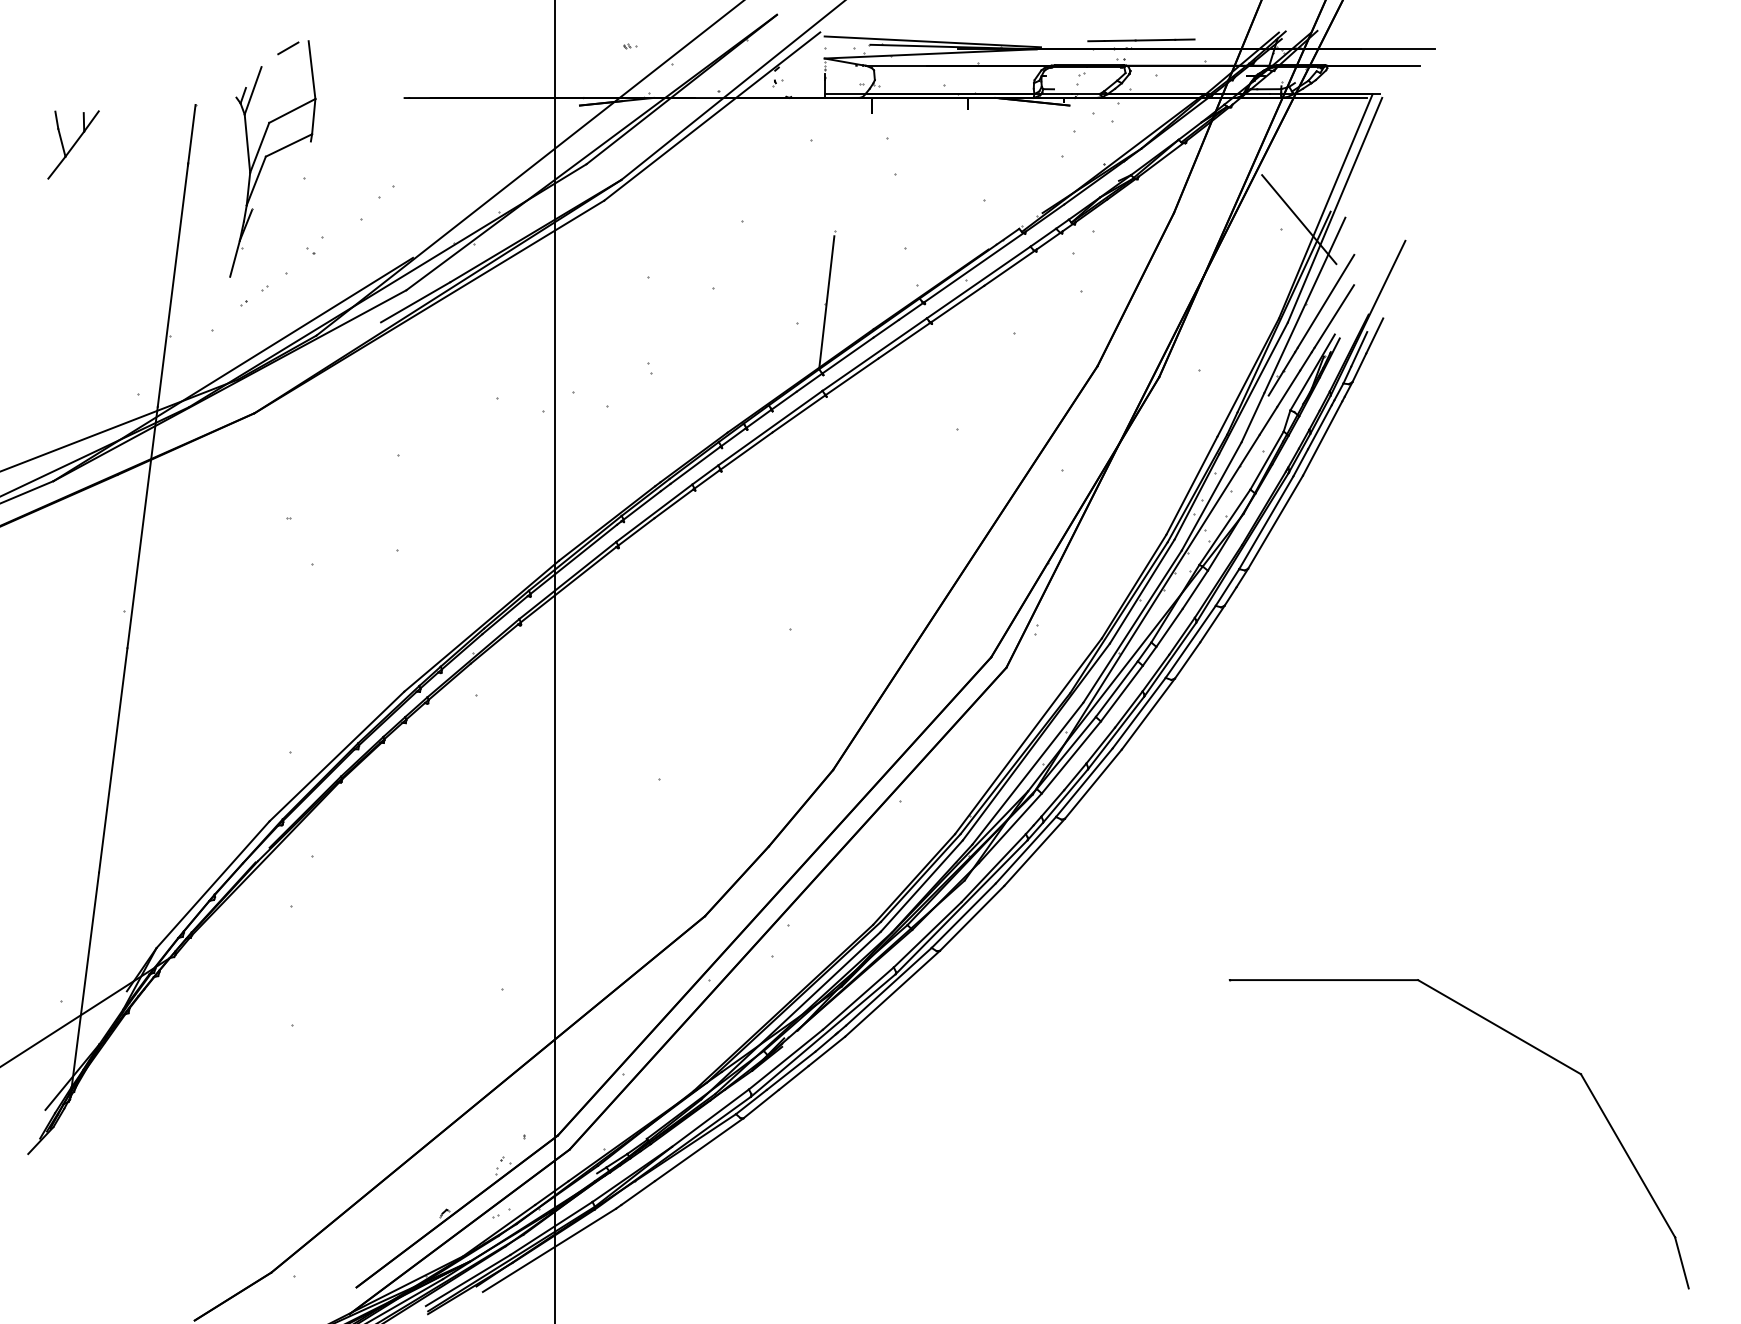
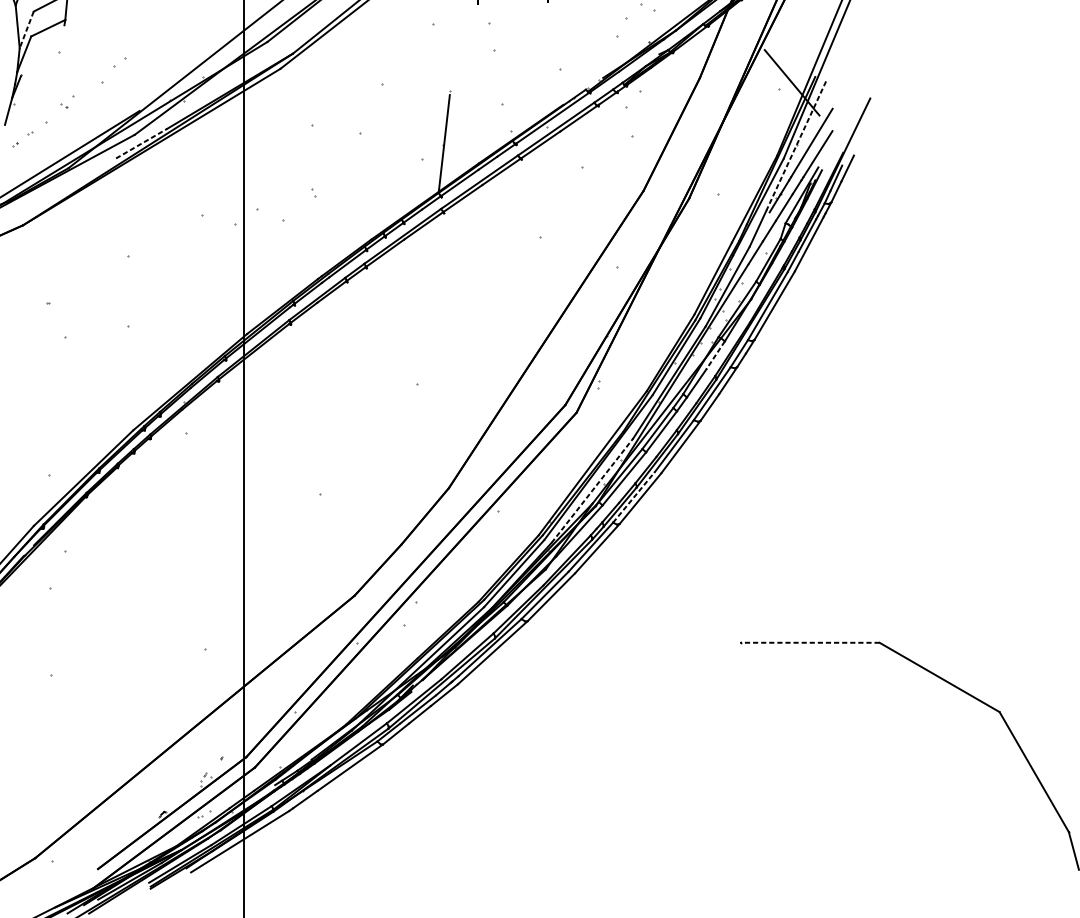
line: (259, 147) -> (26, 29), solid -> dashed
line: (416, 302) -> (142, 143), solid -> dashed
line: (1304, 305) -> (796, 146), solid -> dashed
line: (1195, 589) -> (715, 355), solid -> dashed
line: (1028, 773) -> (592, 490), solid -> dashed
line: (1084, 782) -> (634, 497), solid -> dashed
line: (1323, 980) -> (810, 643), solid -> dashed

